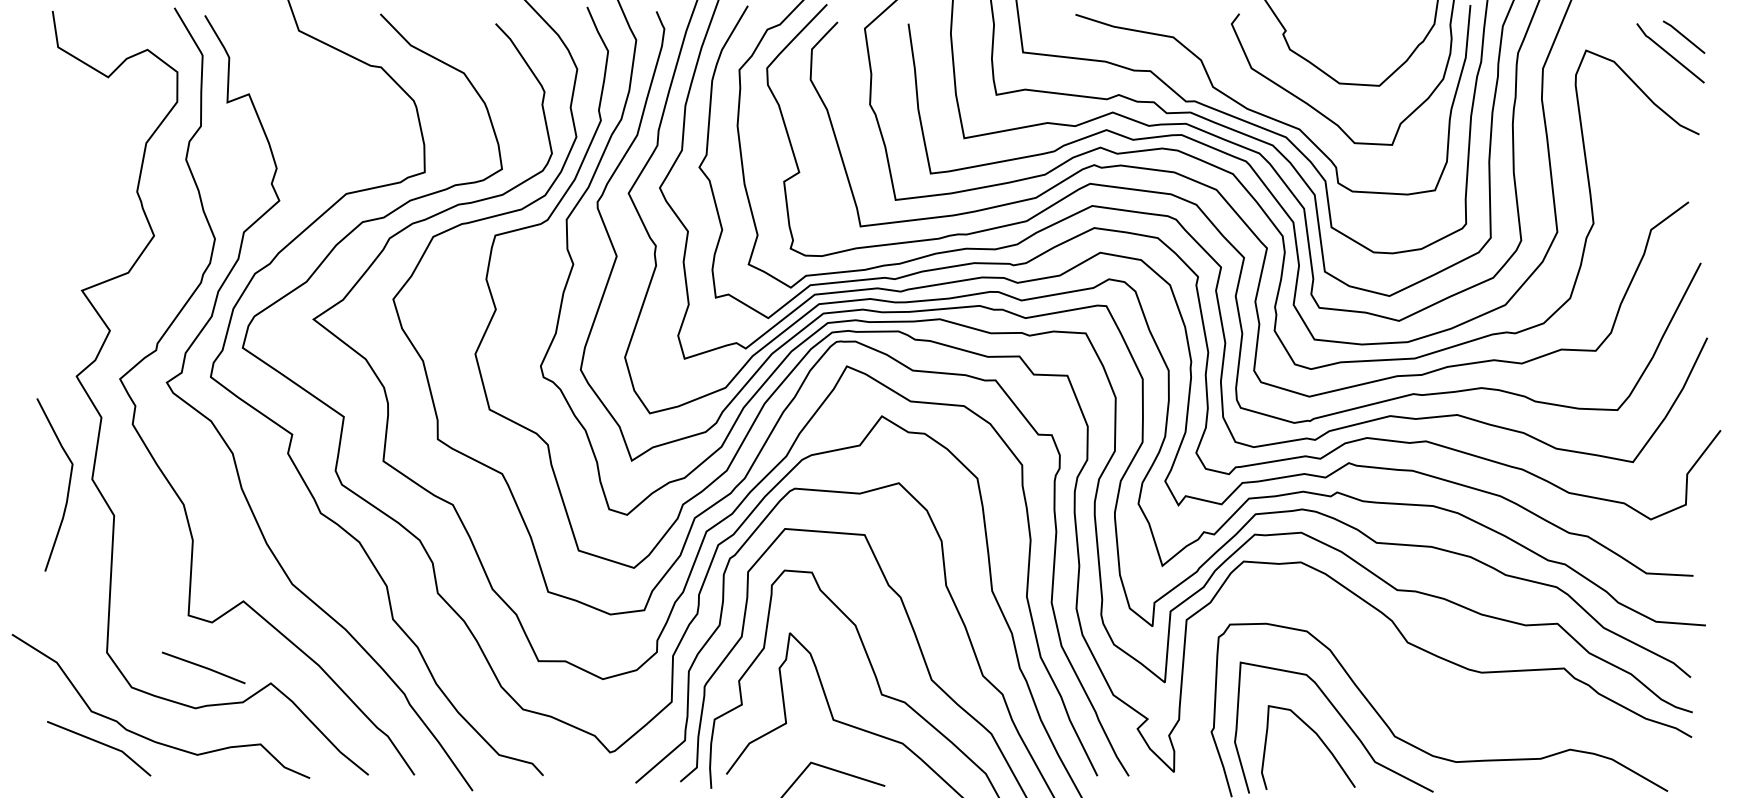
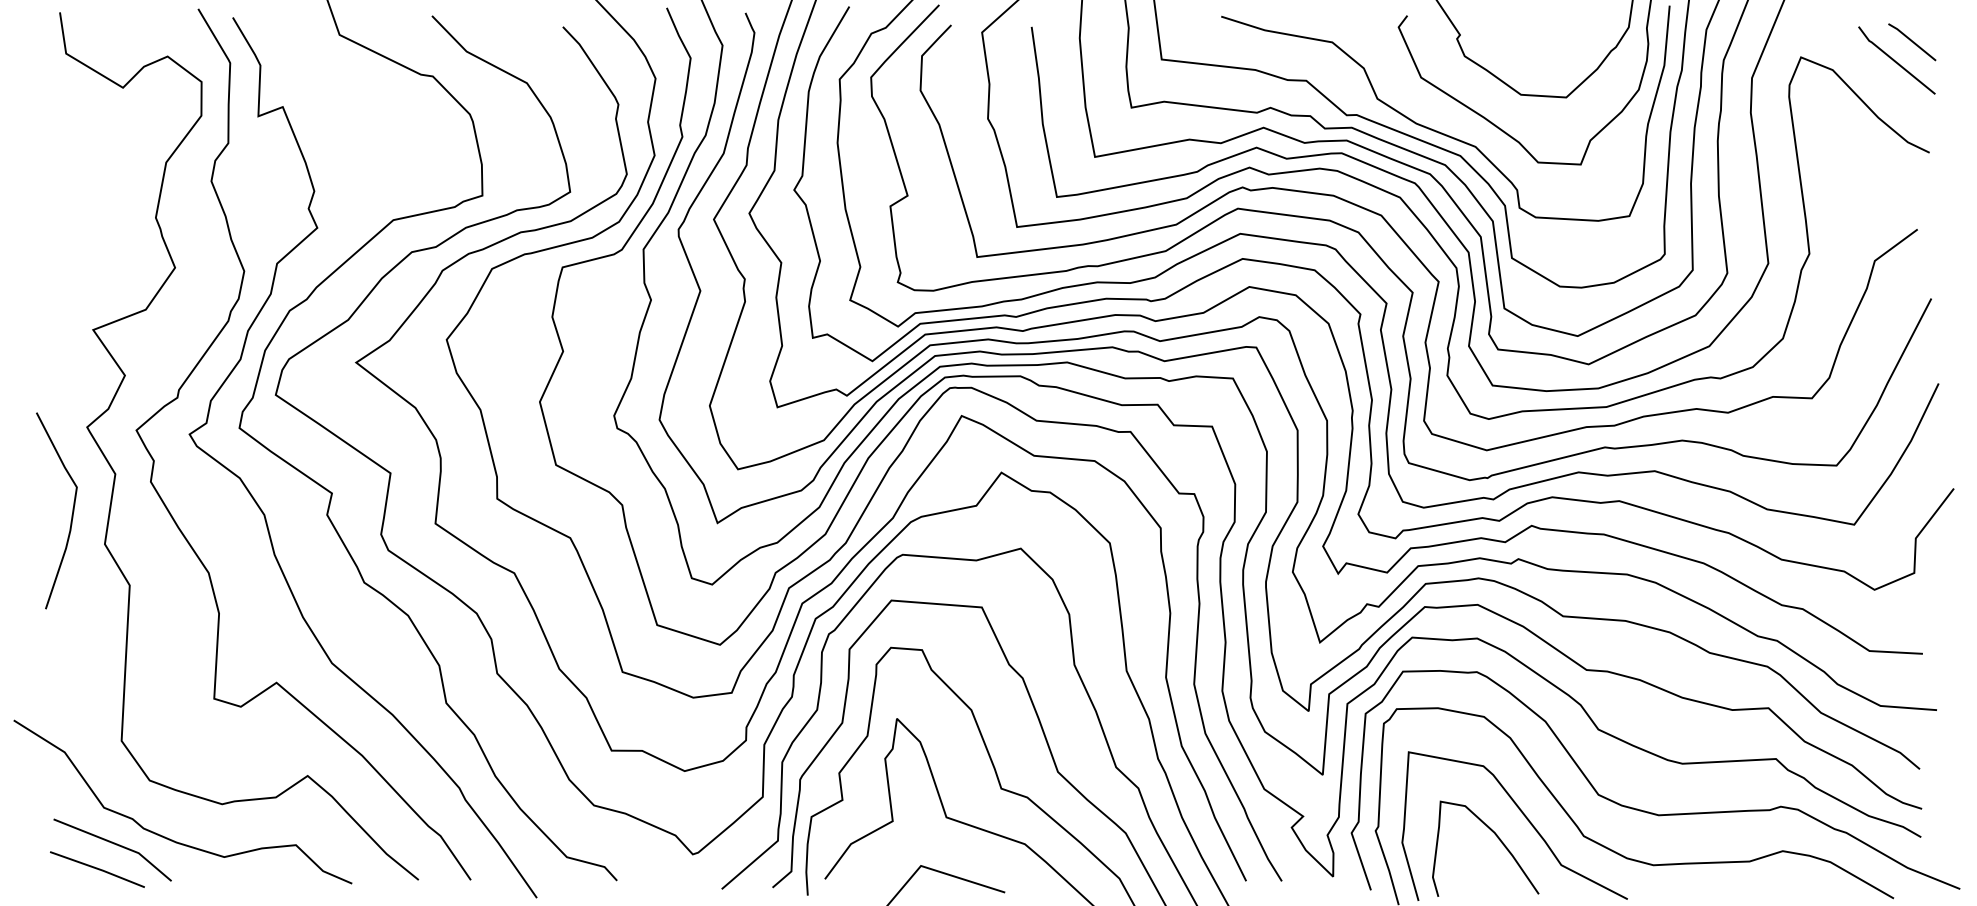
curve: (67, 489) -> (71, 516), moved
line: (203, 667) -> (97, 869), moved
curve: (1448, 713) -> (1644, 810), added

